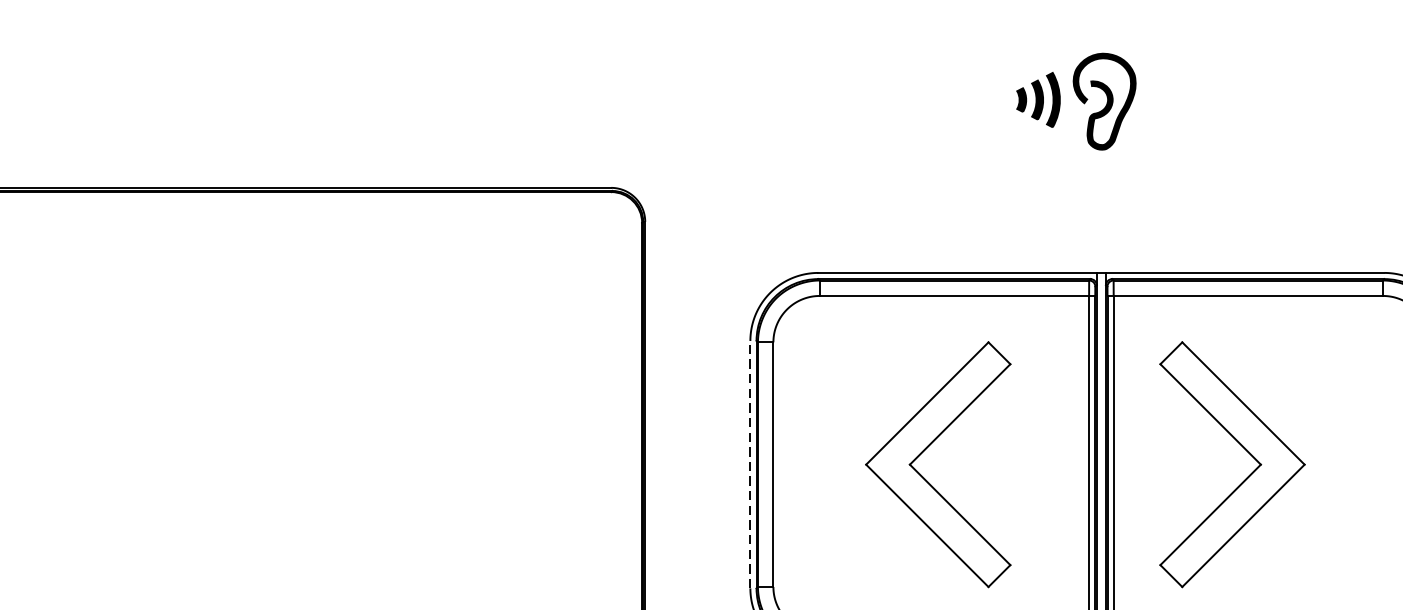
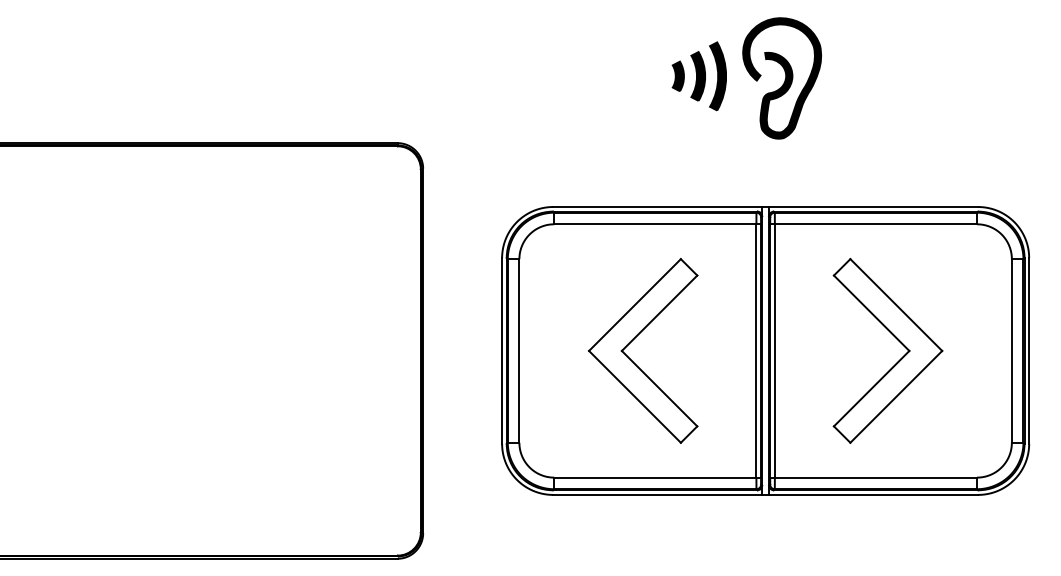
part: (1075, 101) -> (746, 78), size x1.67
part: (1245, 450) -> (897, 340), moved
line: (750, 464) -> (502, 350), dashed -> solid

